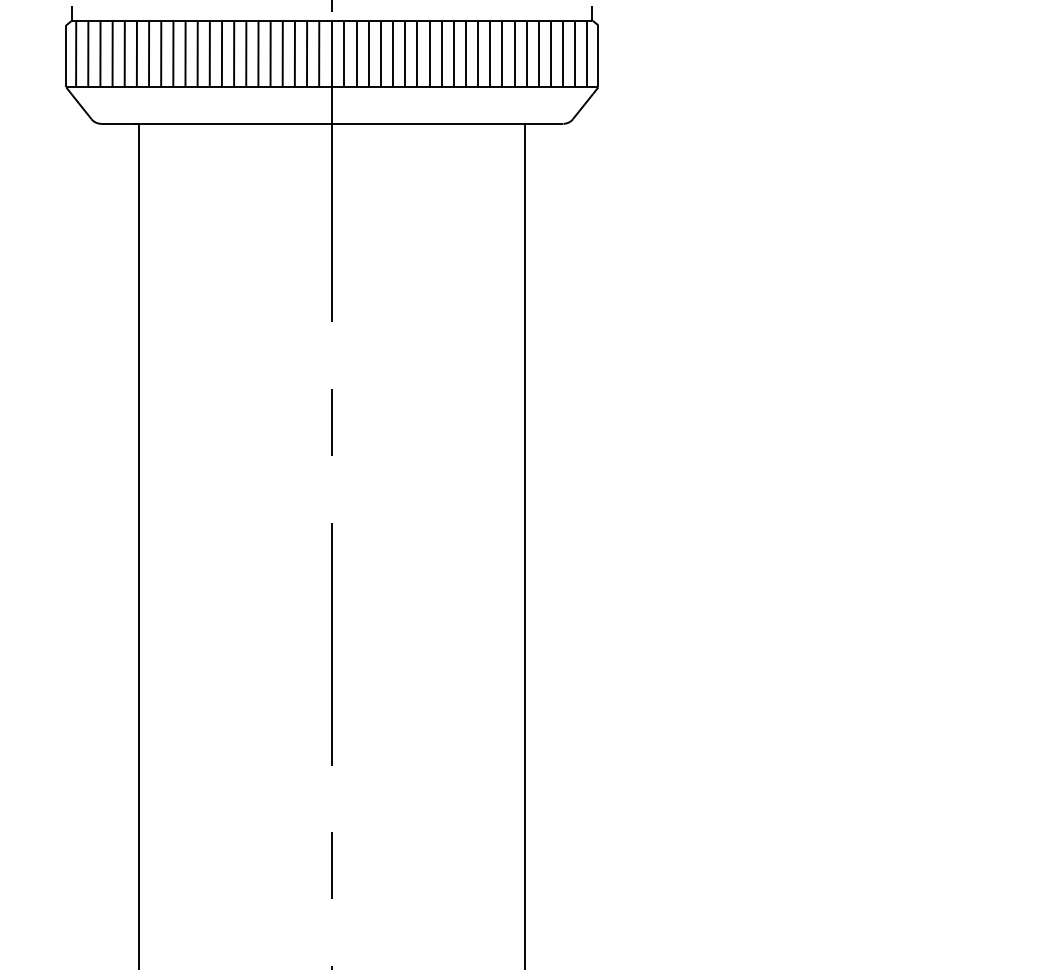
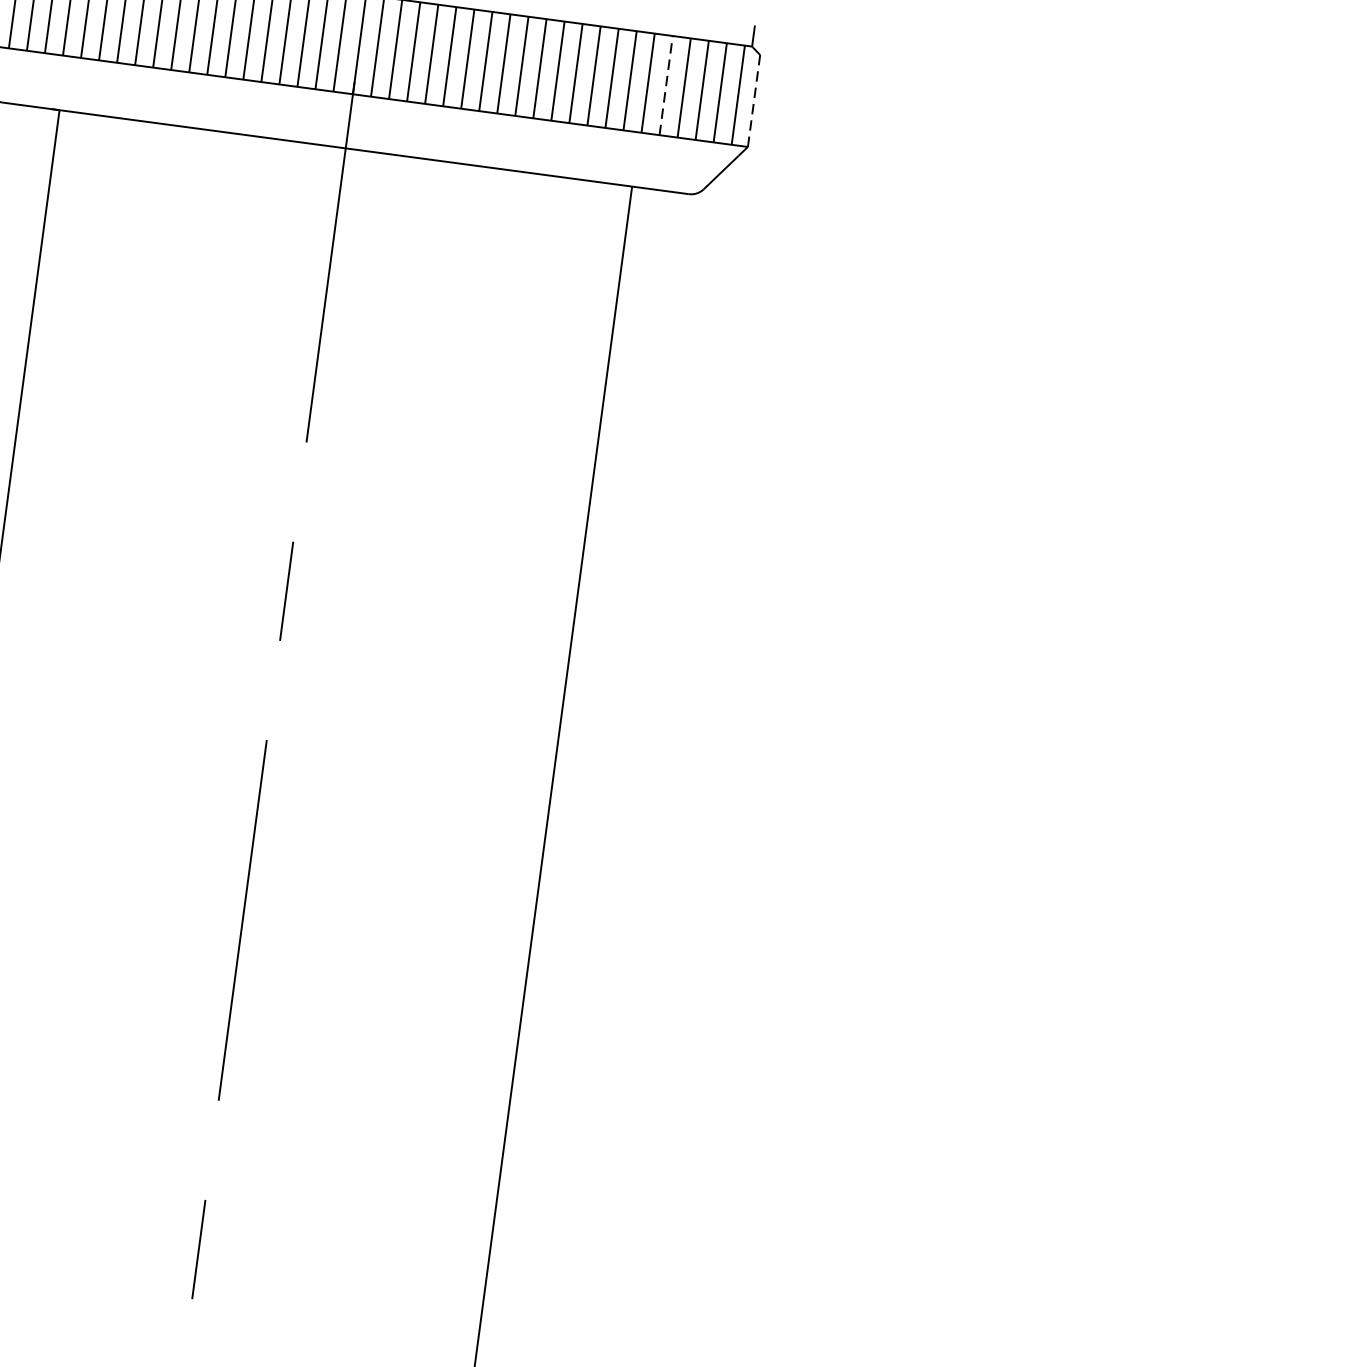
line: (538, 53) -> (665, 84), solid -> dashed
line: (598, 56) -> (754, 101), solid -> dashed

